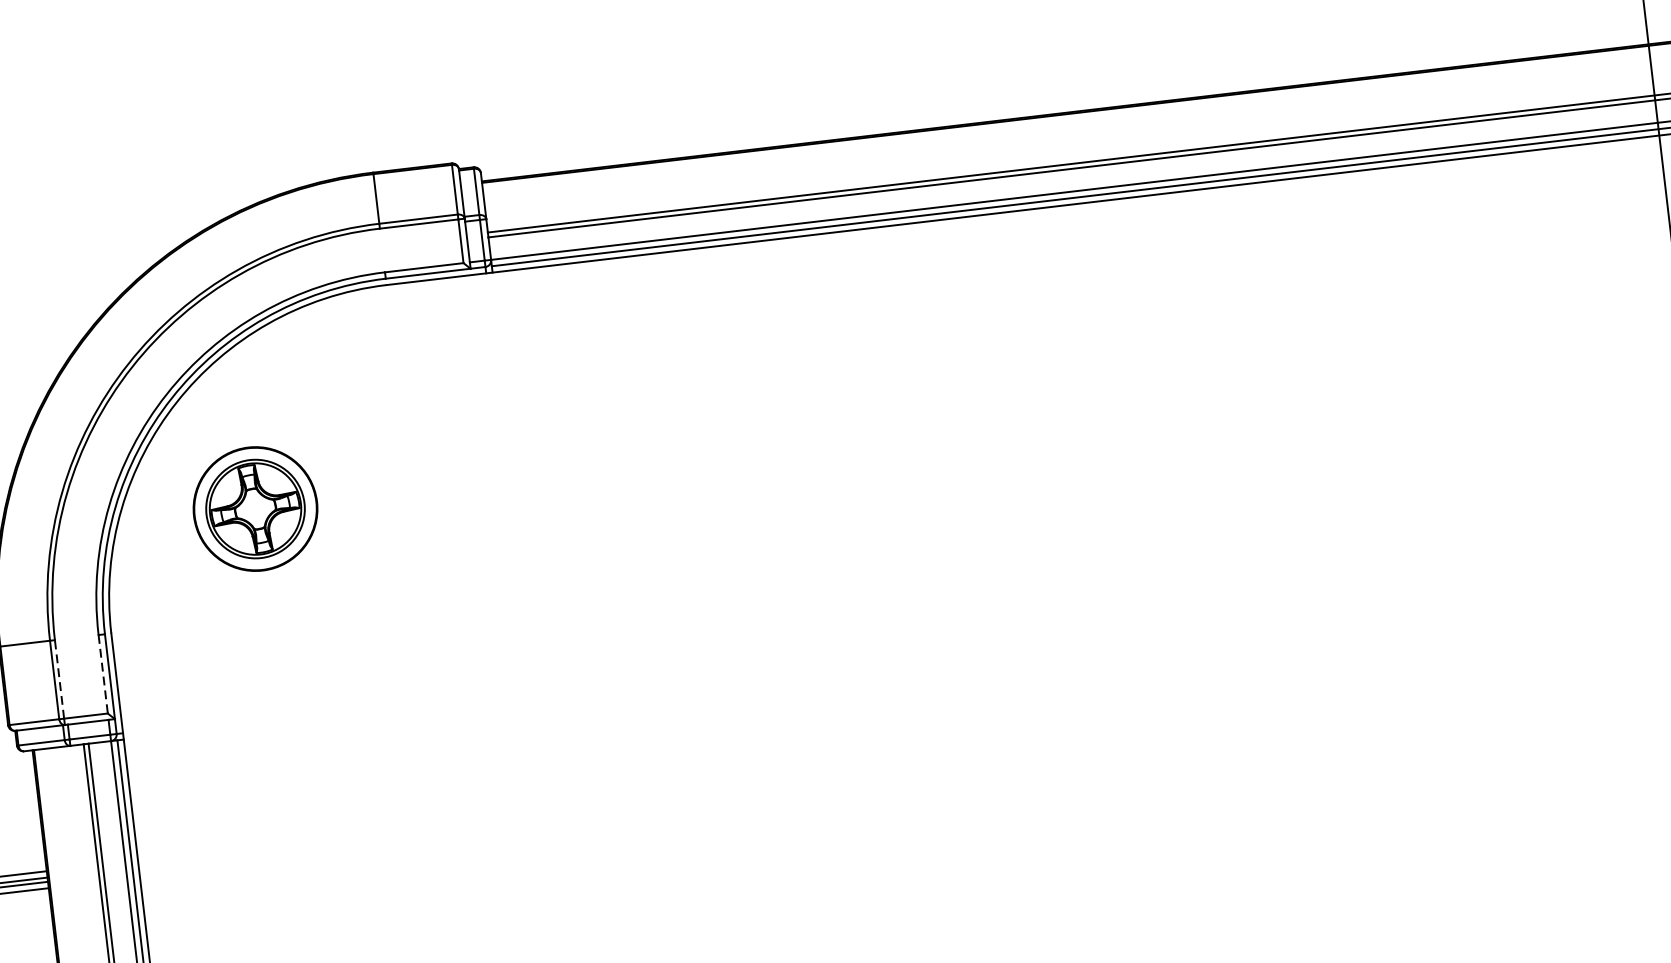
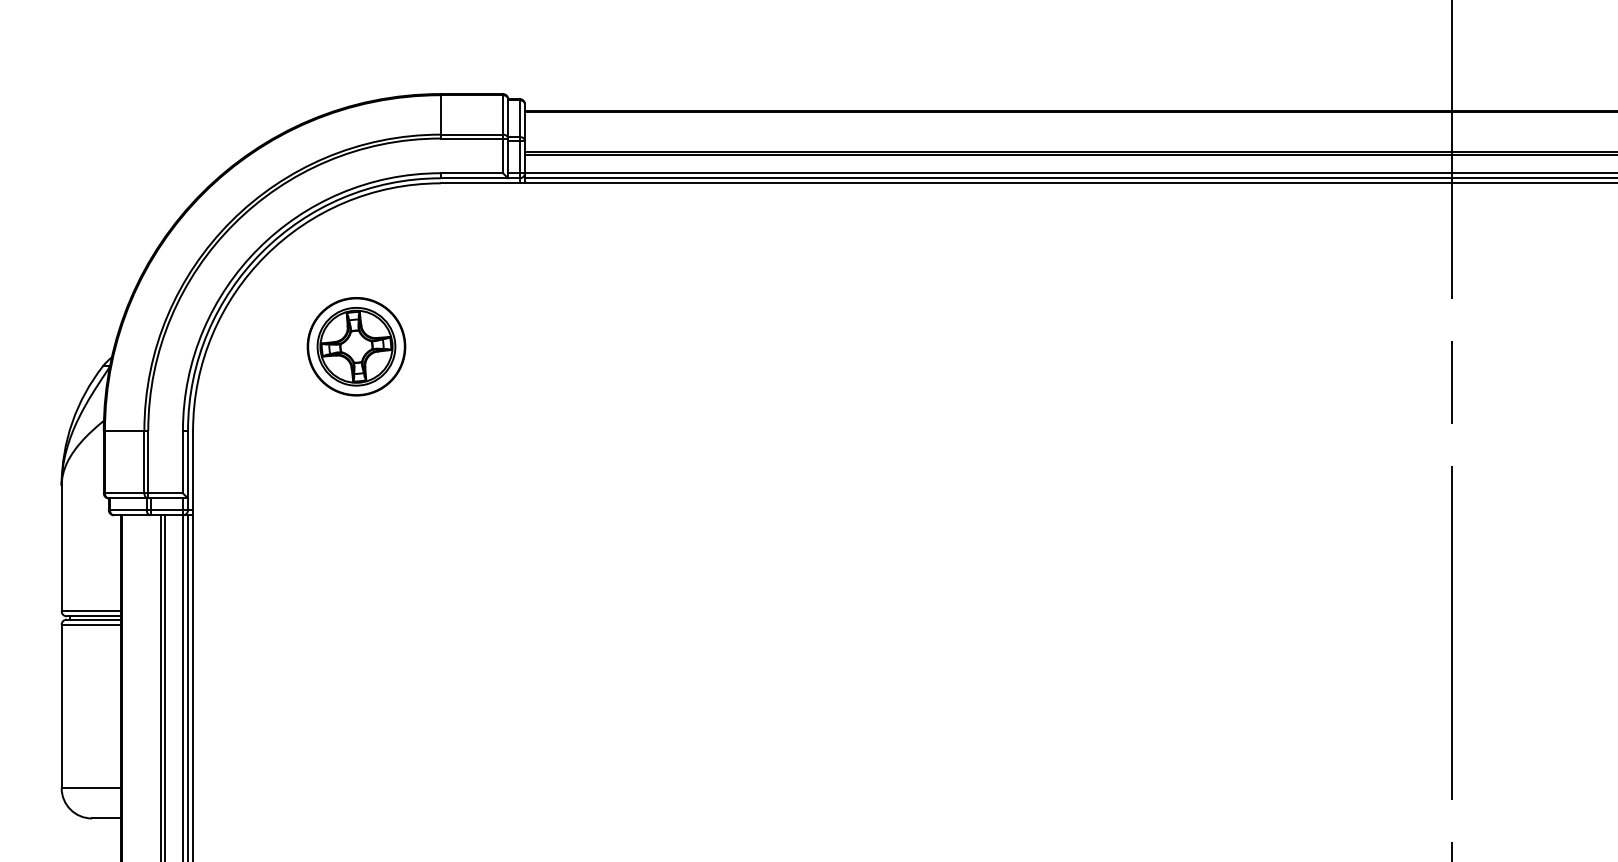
part: (255, 508) -> (356, 346), moved
line: (102, 674) -> (182, 462), dashed -> solid
line: (59, 678) -> (148, 461), dashed -> solid

